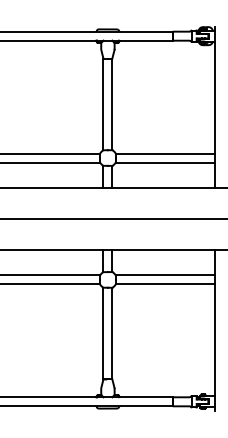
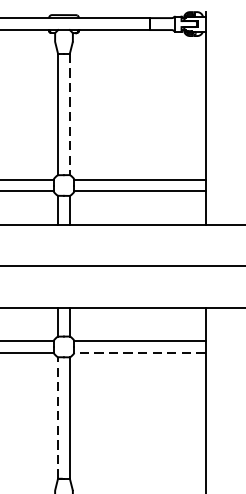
line: (112, 104) -> (70, 114), solid -> dashed
line: (165, 284) -> (140, 352), solid -> dashed
line: (103, 333) -> (58, 417), solid -> dashed

